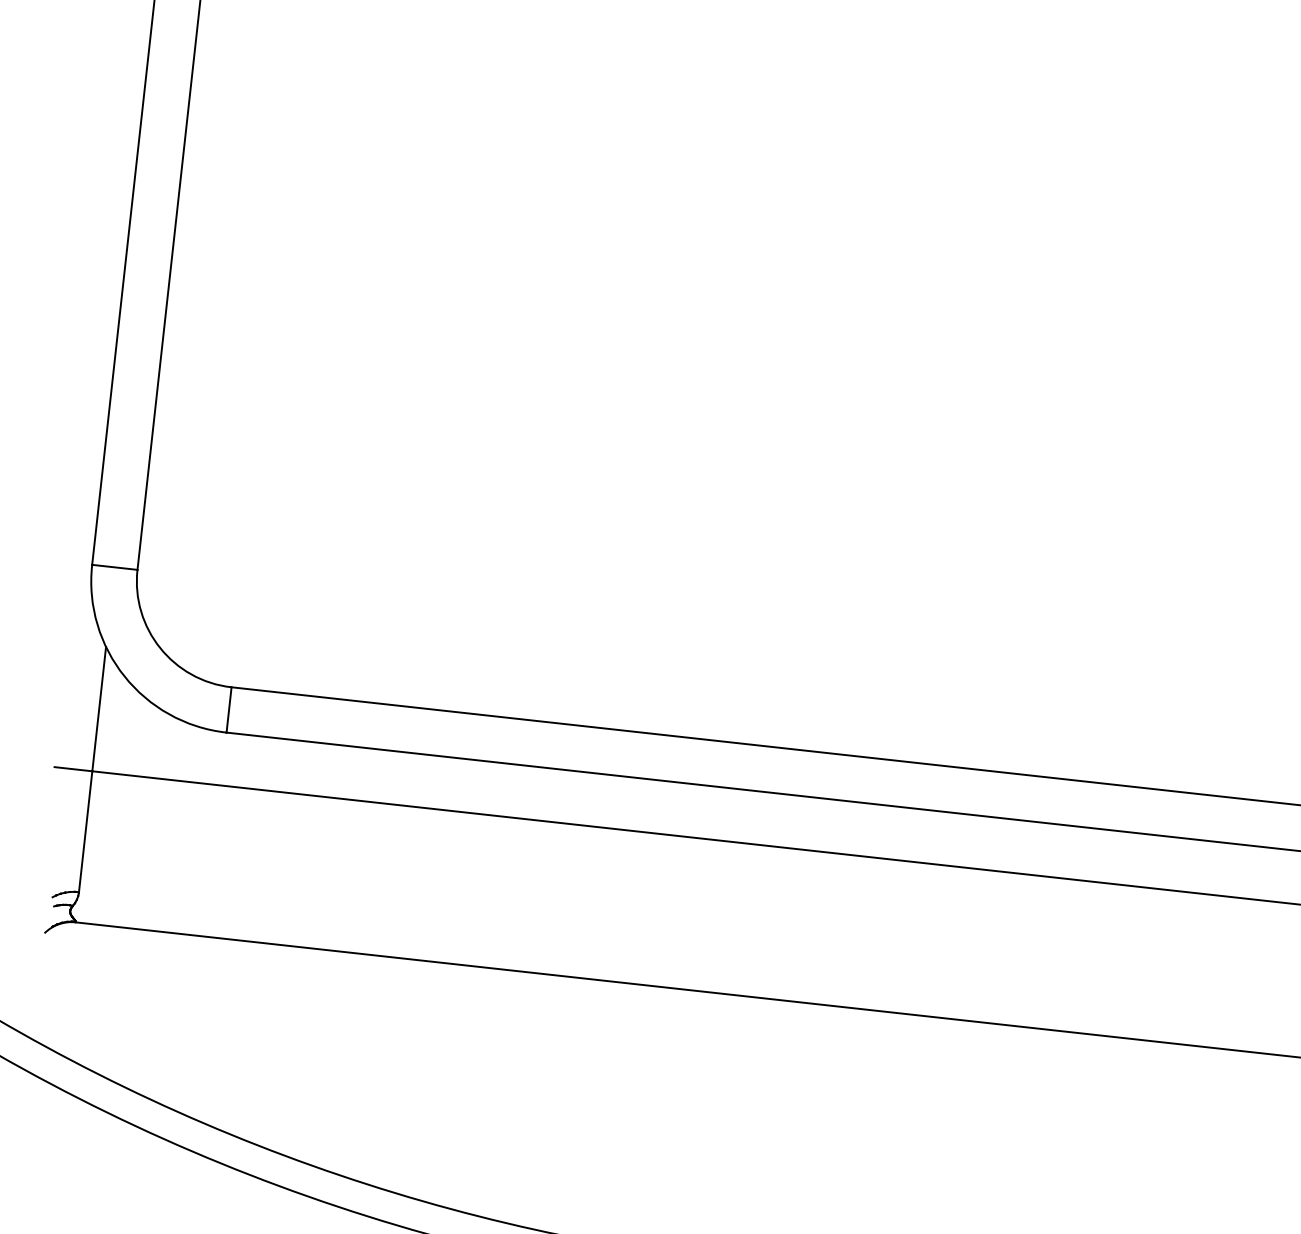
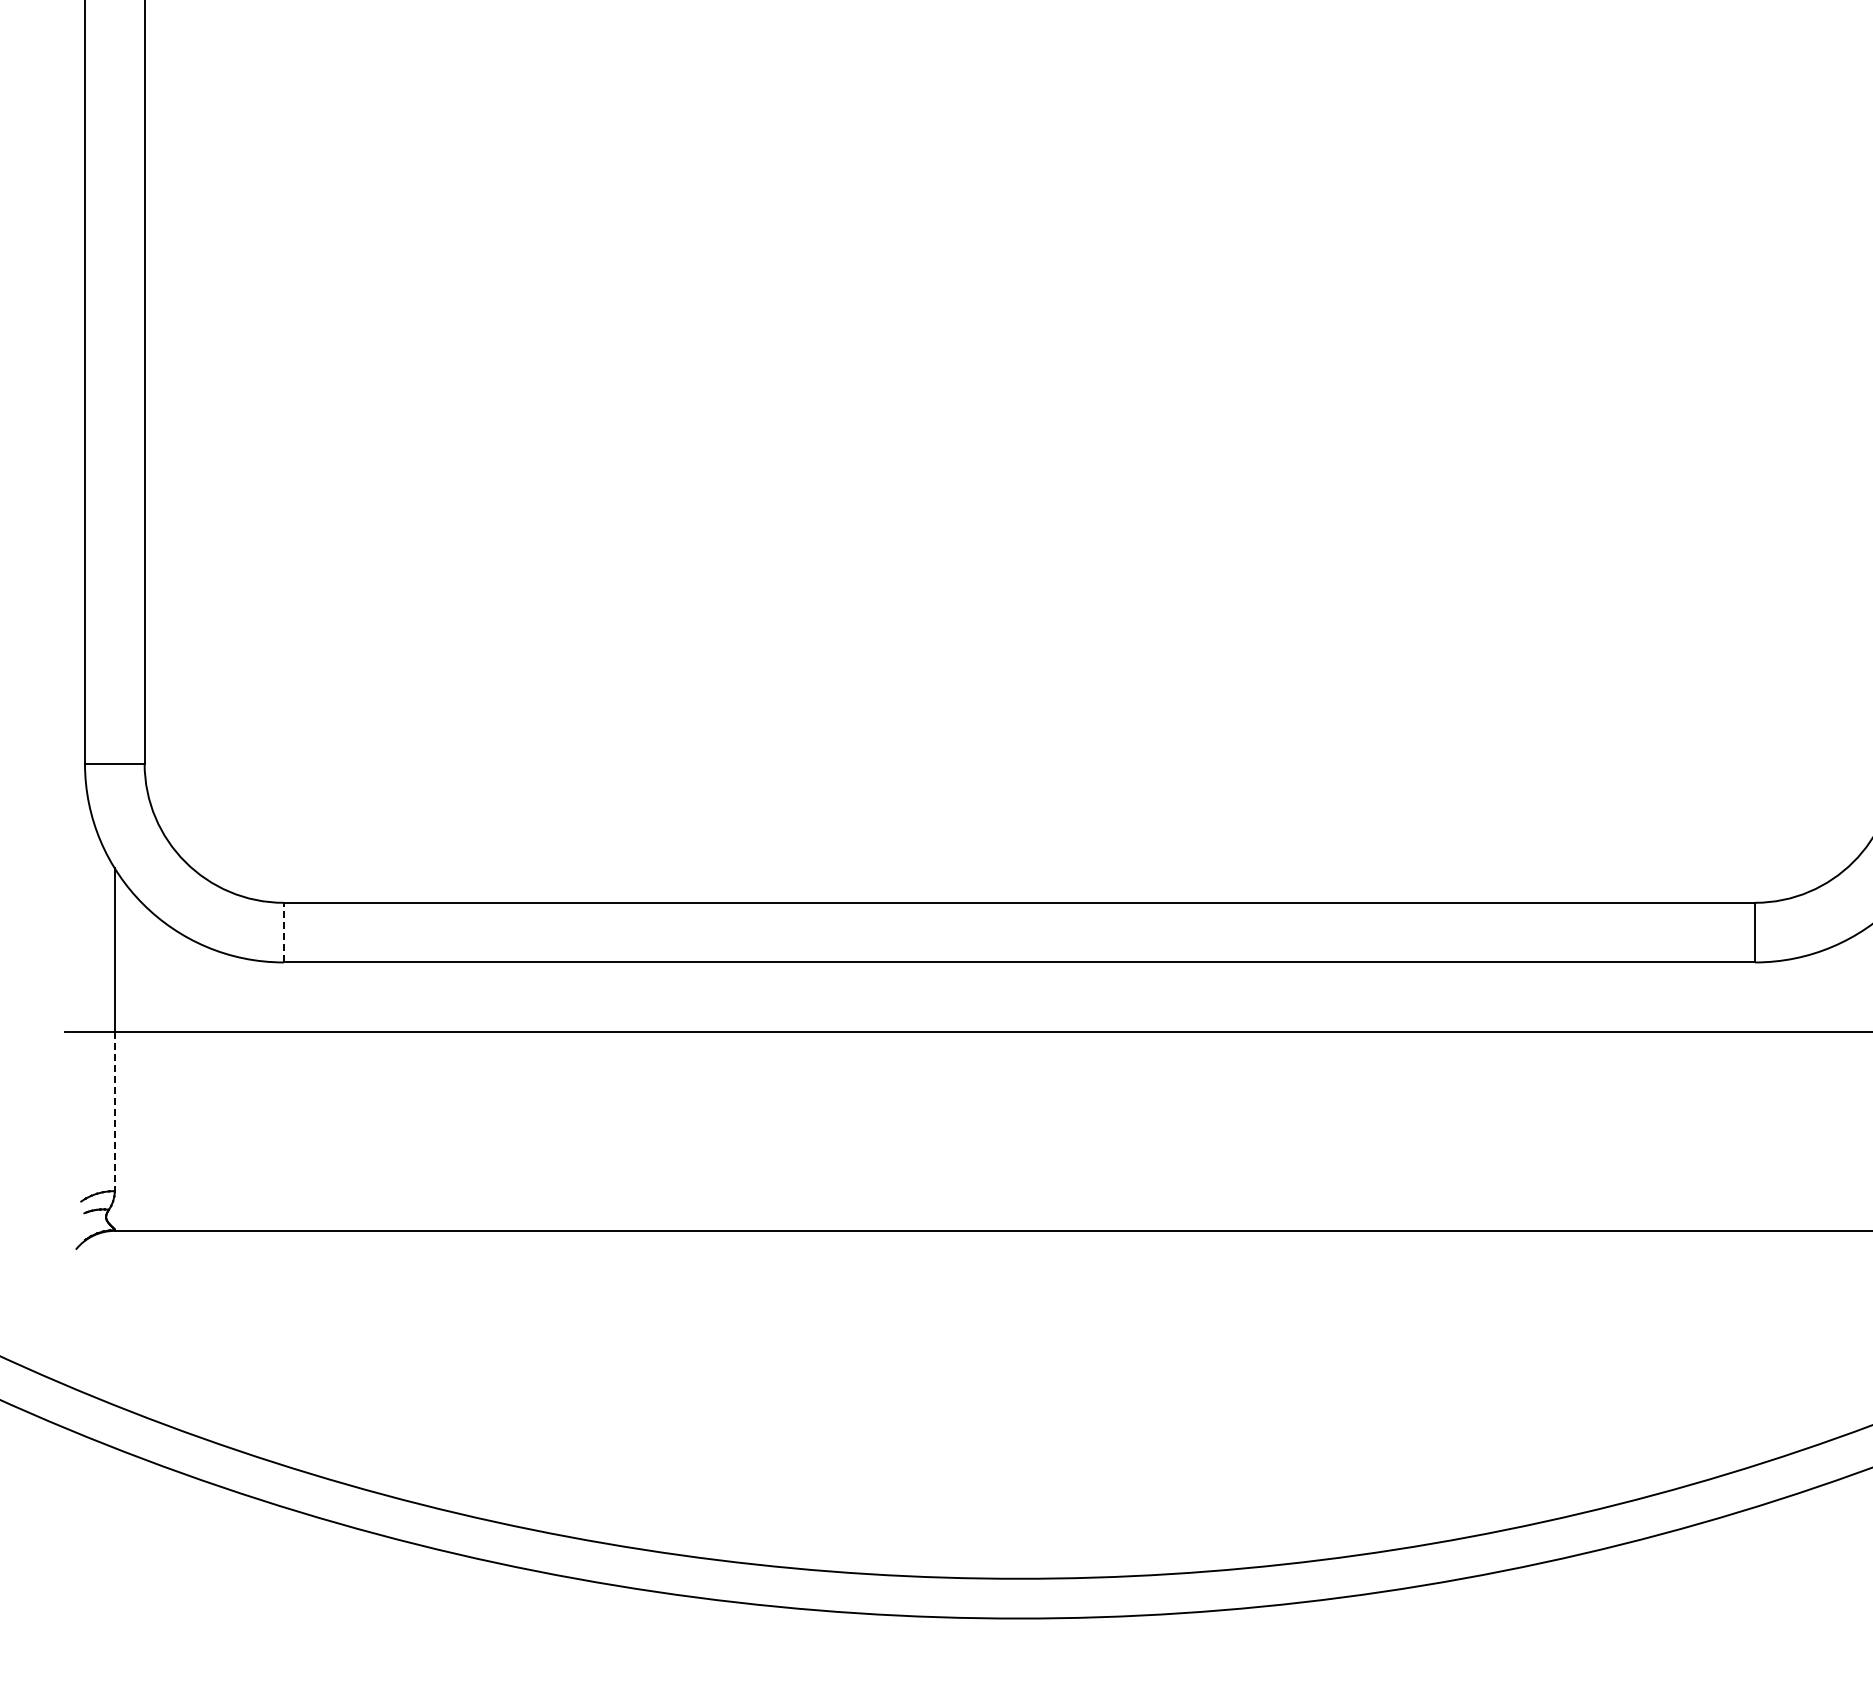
line: (228, 709) -> (283, 932), solid -> dashed
line: (85, 831) -> (114, 1111), solid -> dashed

